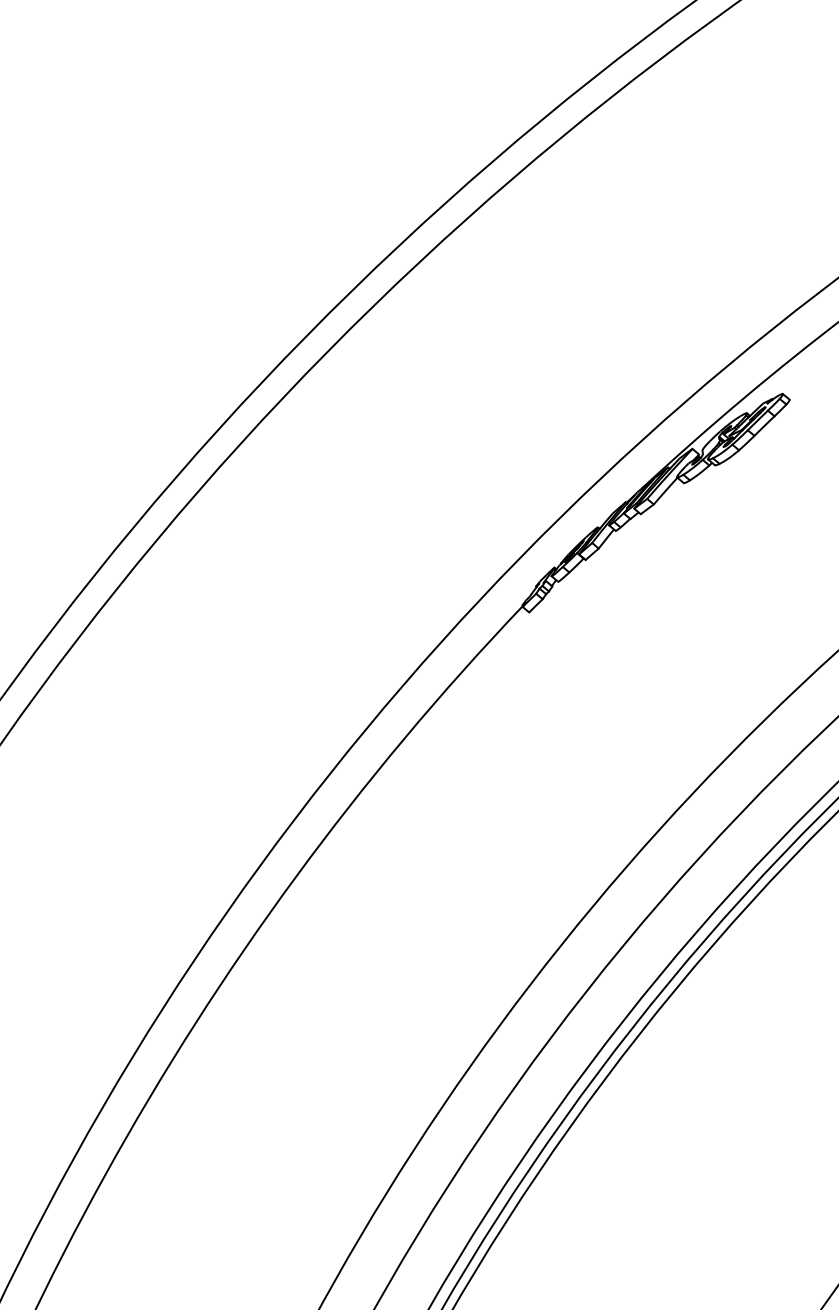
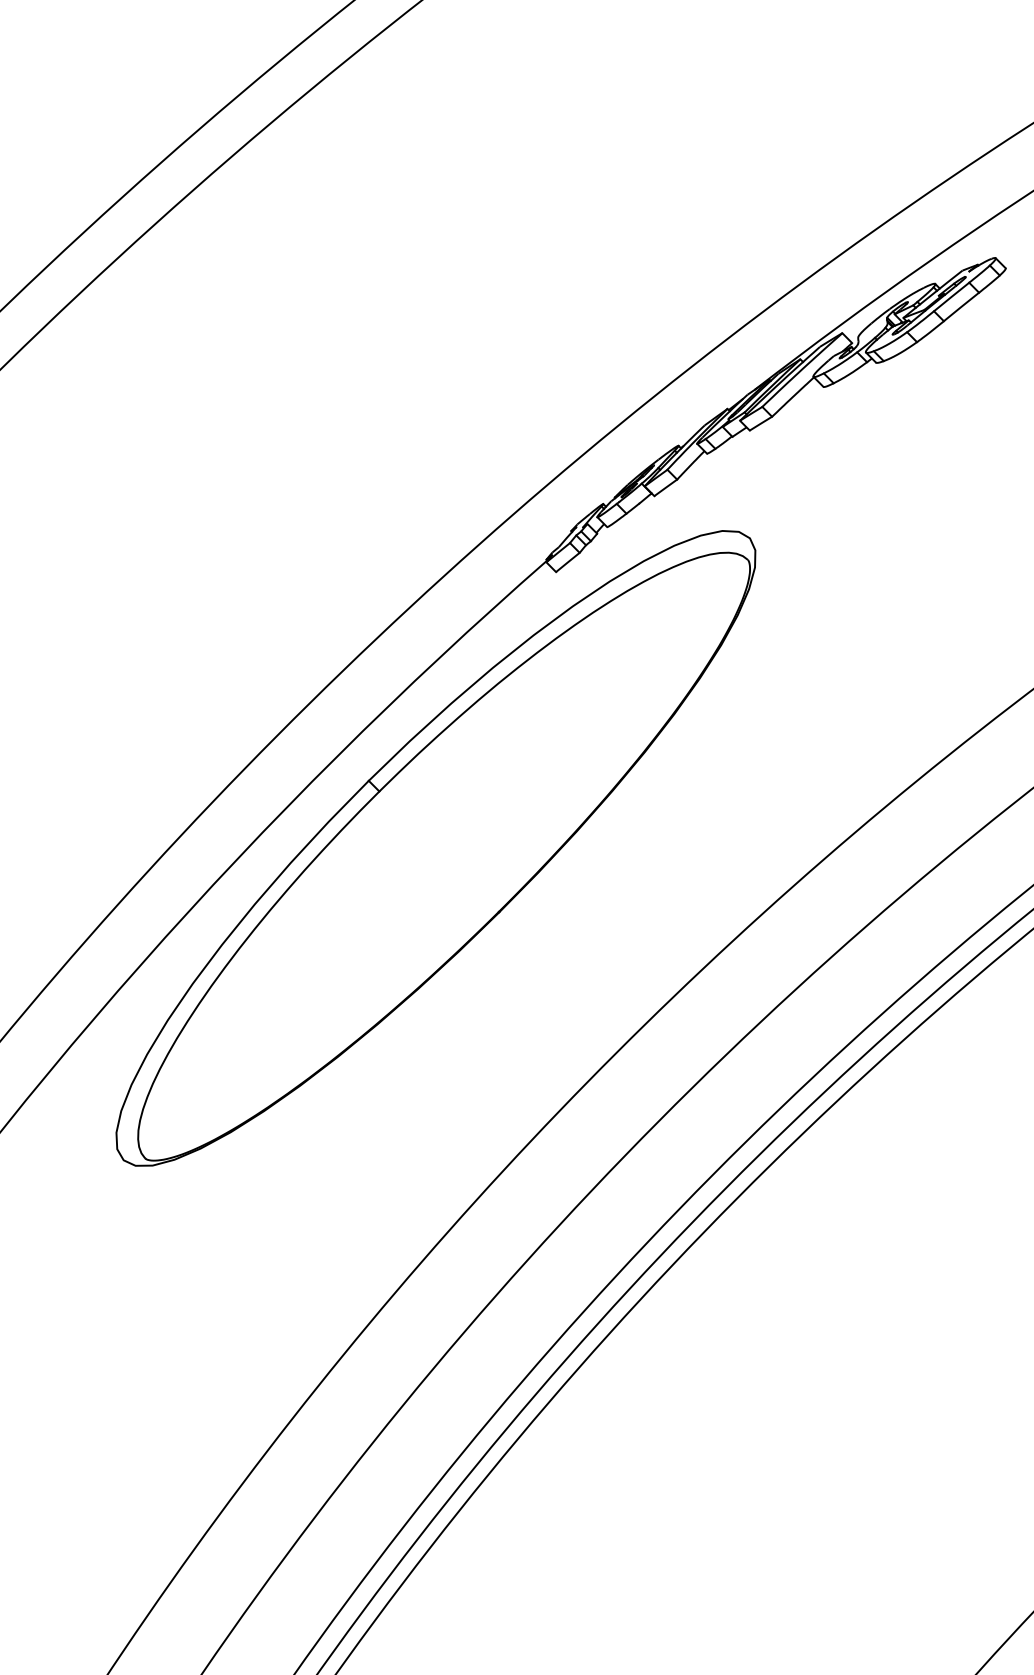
part: (470, 789) -> (435, 848), added

